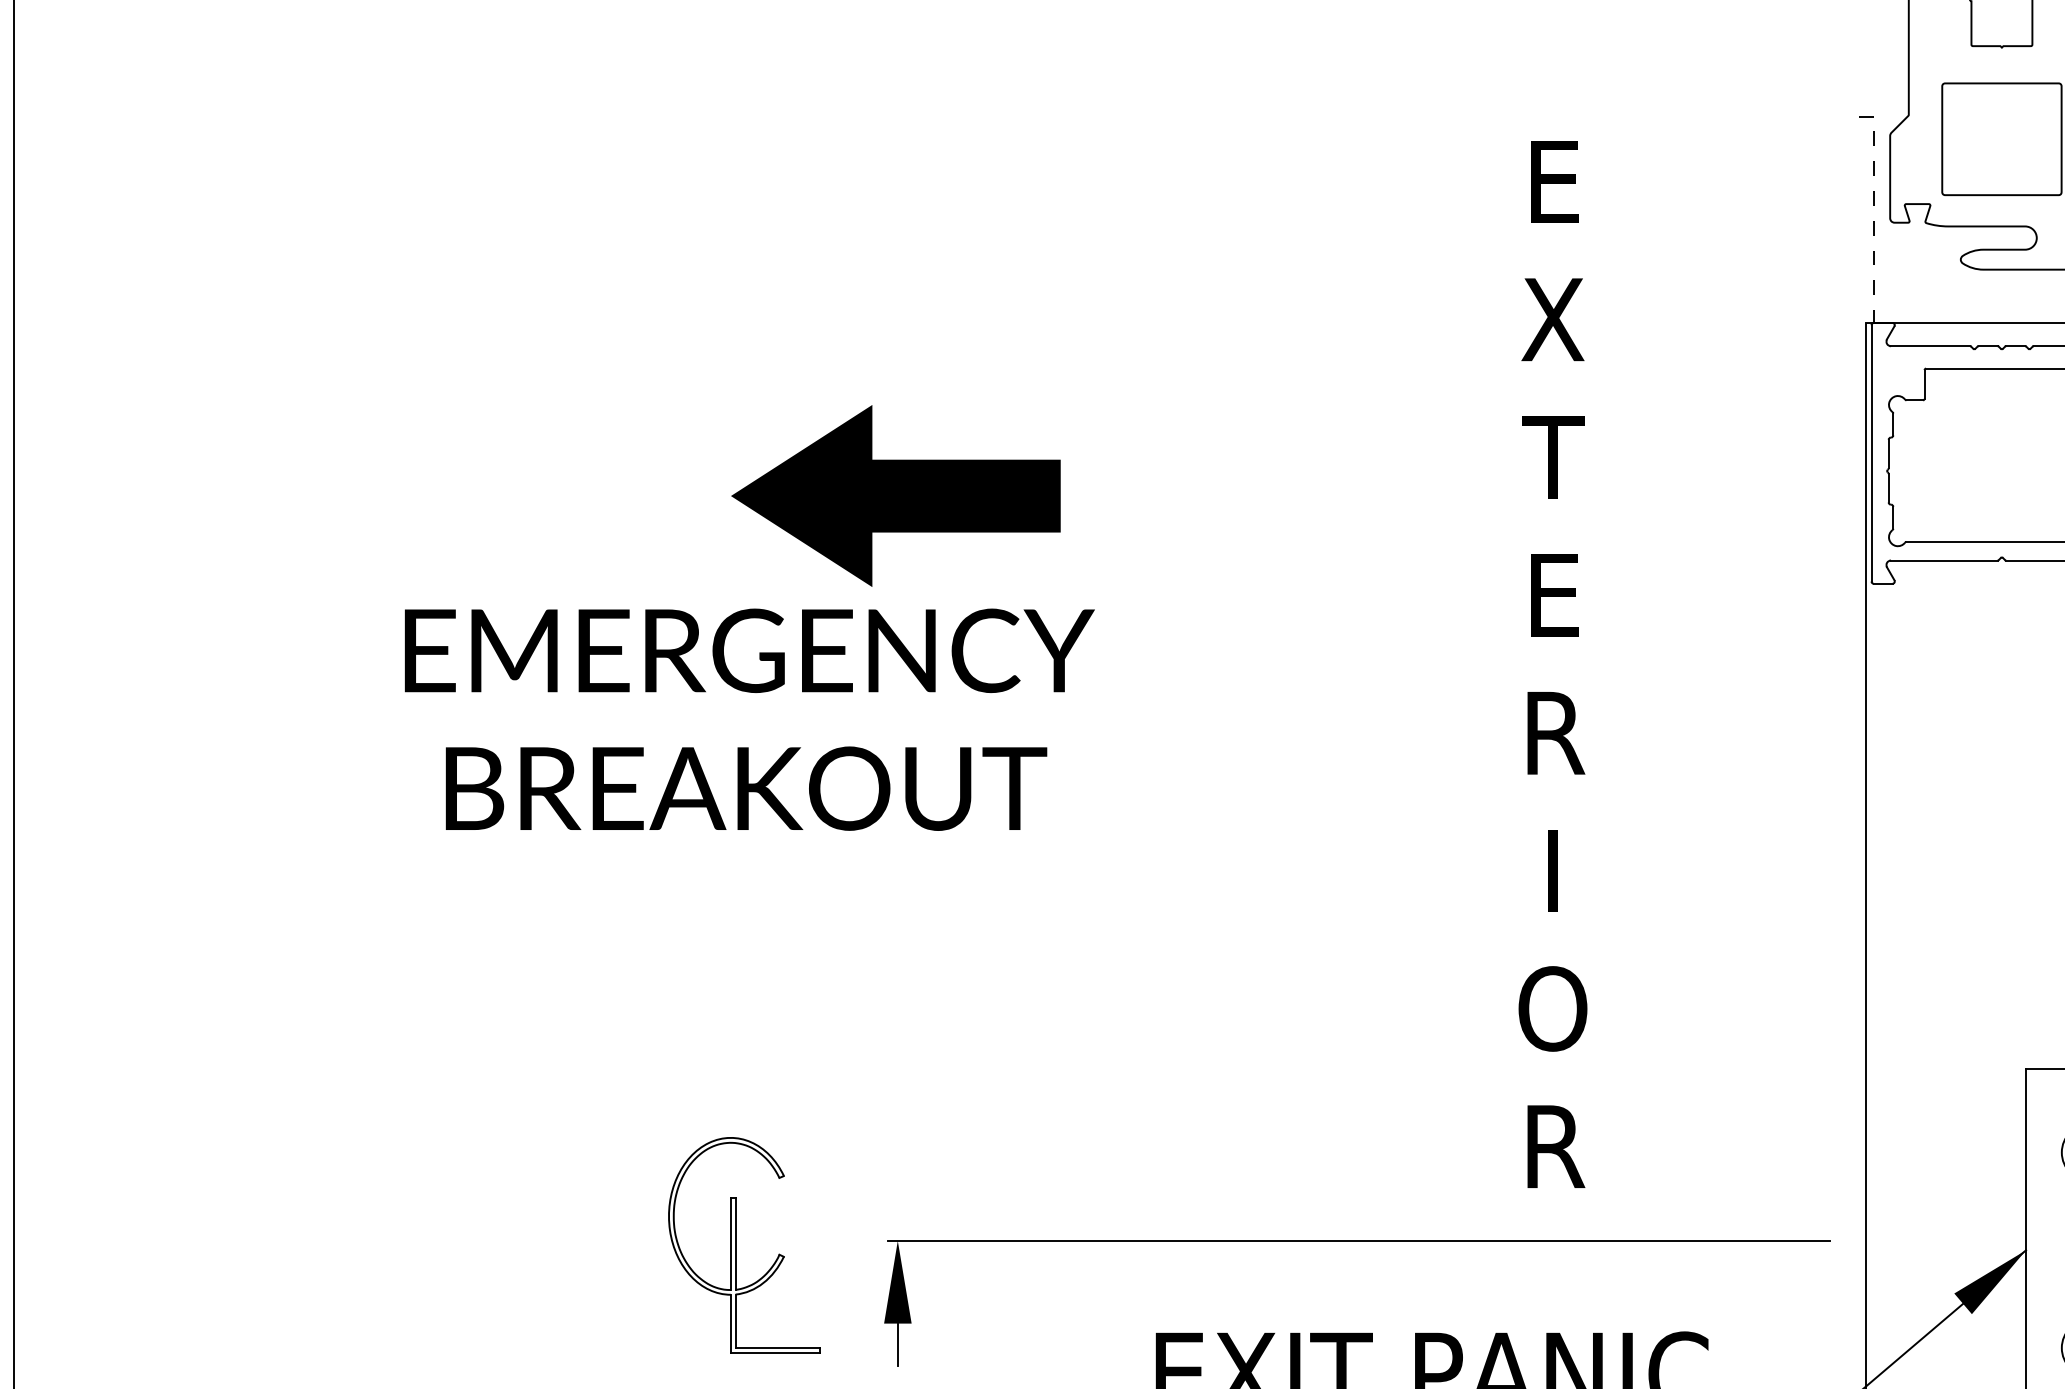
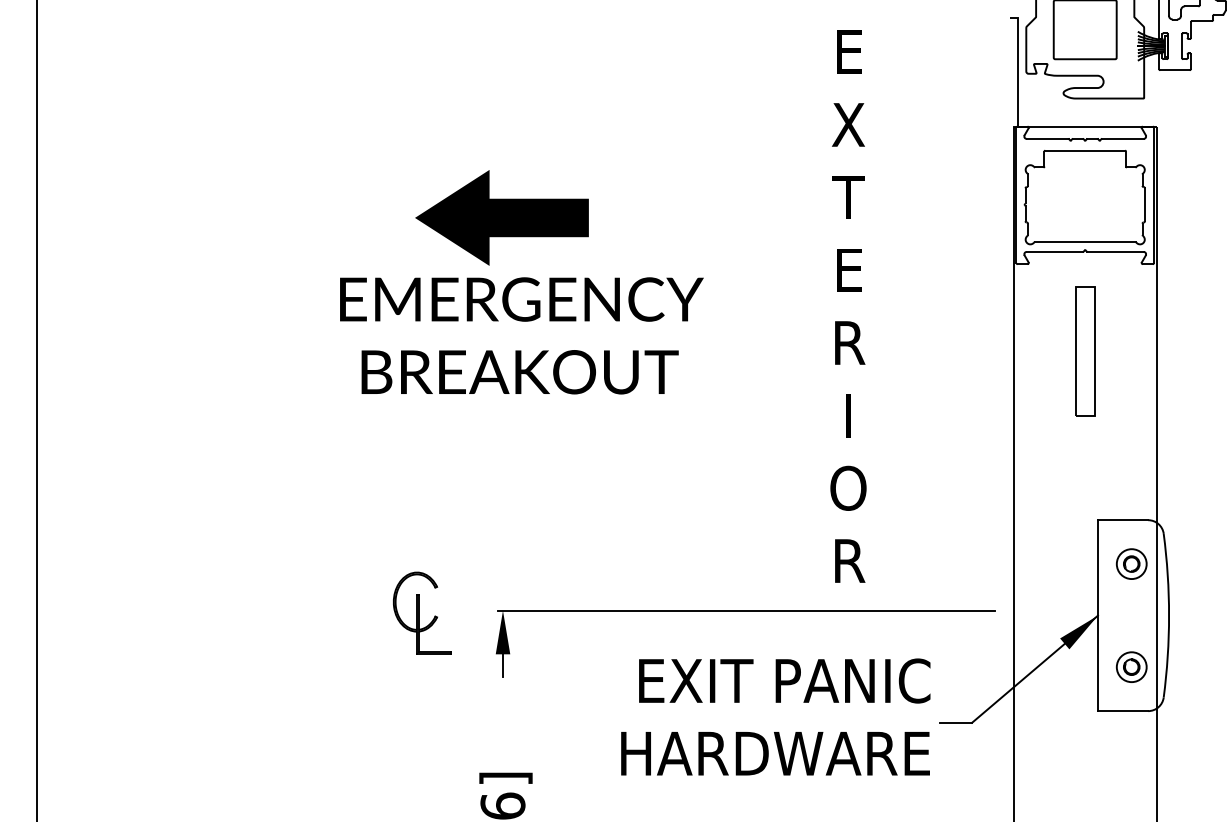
line: (1873, 210) -> (1017, 67), dashed -> solid
text: (748, 719) -> (521, 335), moved
part: (2002, 749) -> (1085, 351), added
part: (745, 1244) -> (422, 612), size x0.71

